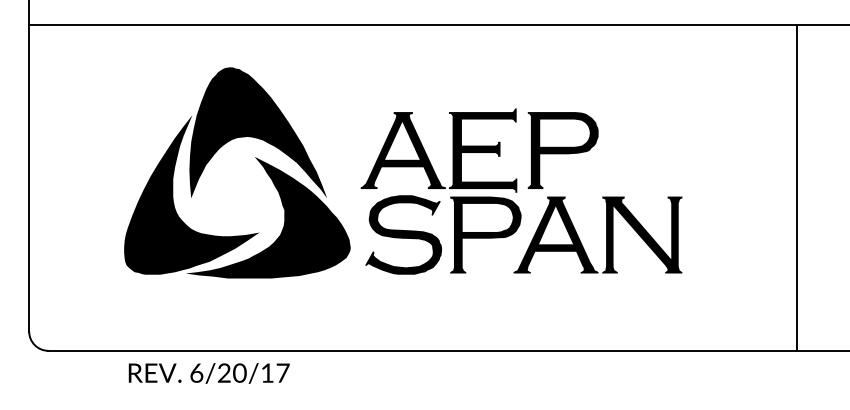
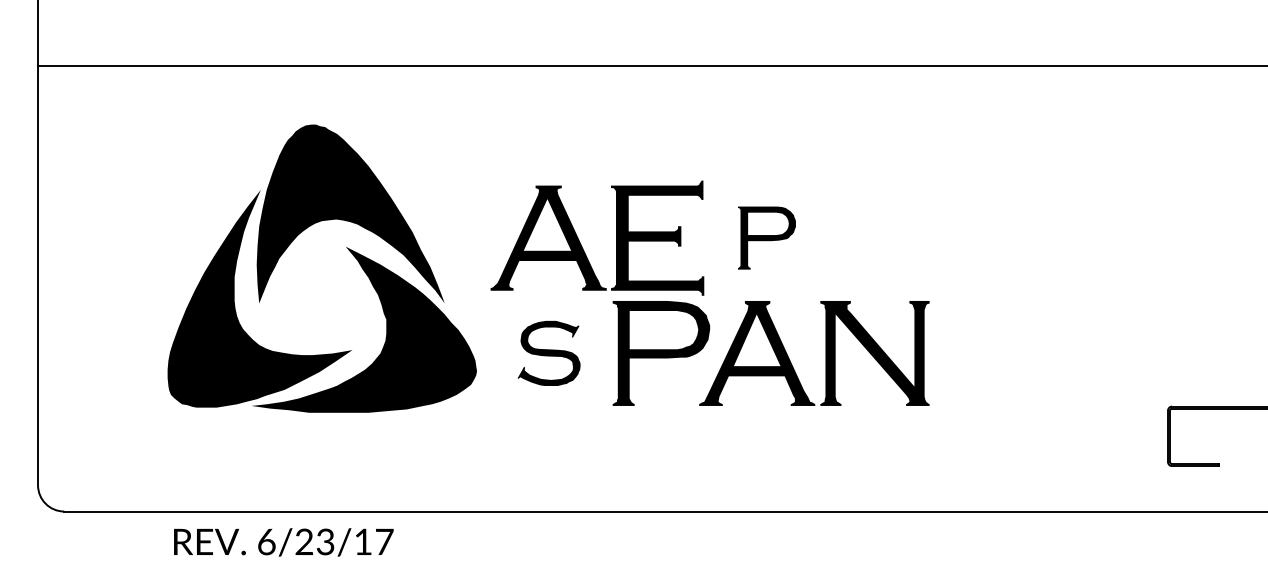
part: (562, 150) -> (766, 237), size x0.6
line: (796, 187) -> (1085, 288), removed
part: (403, 235) -> (548, 353), size x0.6
text: (239, 373) -> (325, 542), 6/20/17 -> 6/23/17

